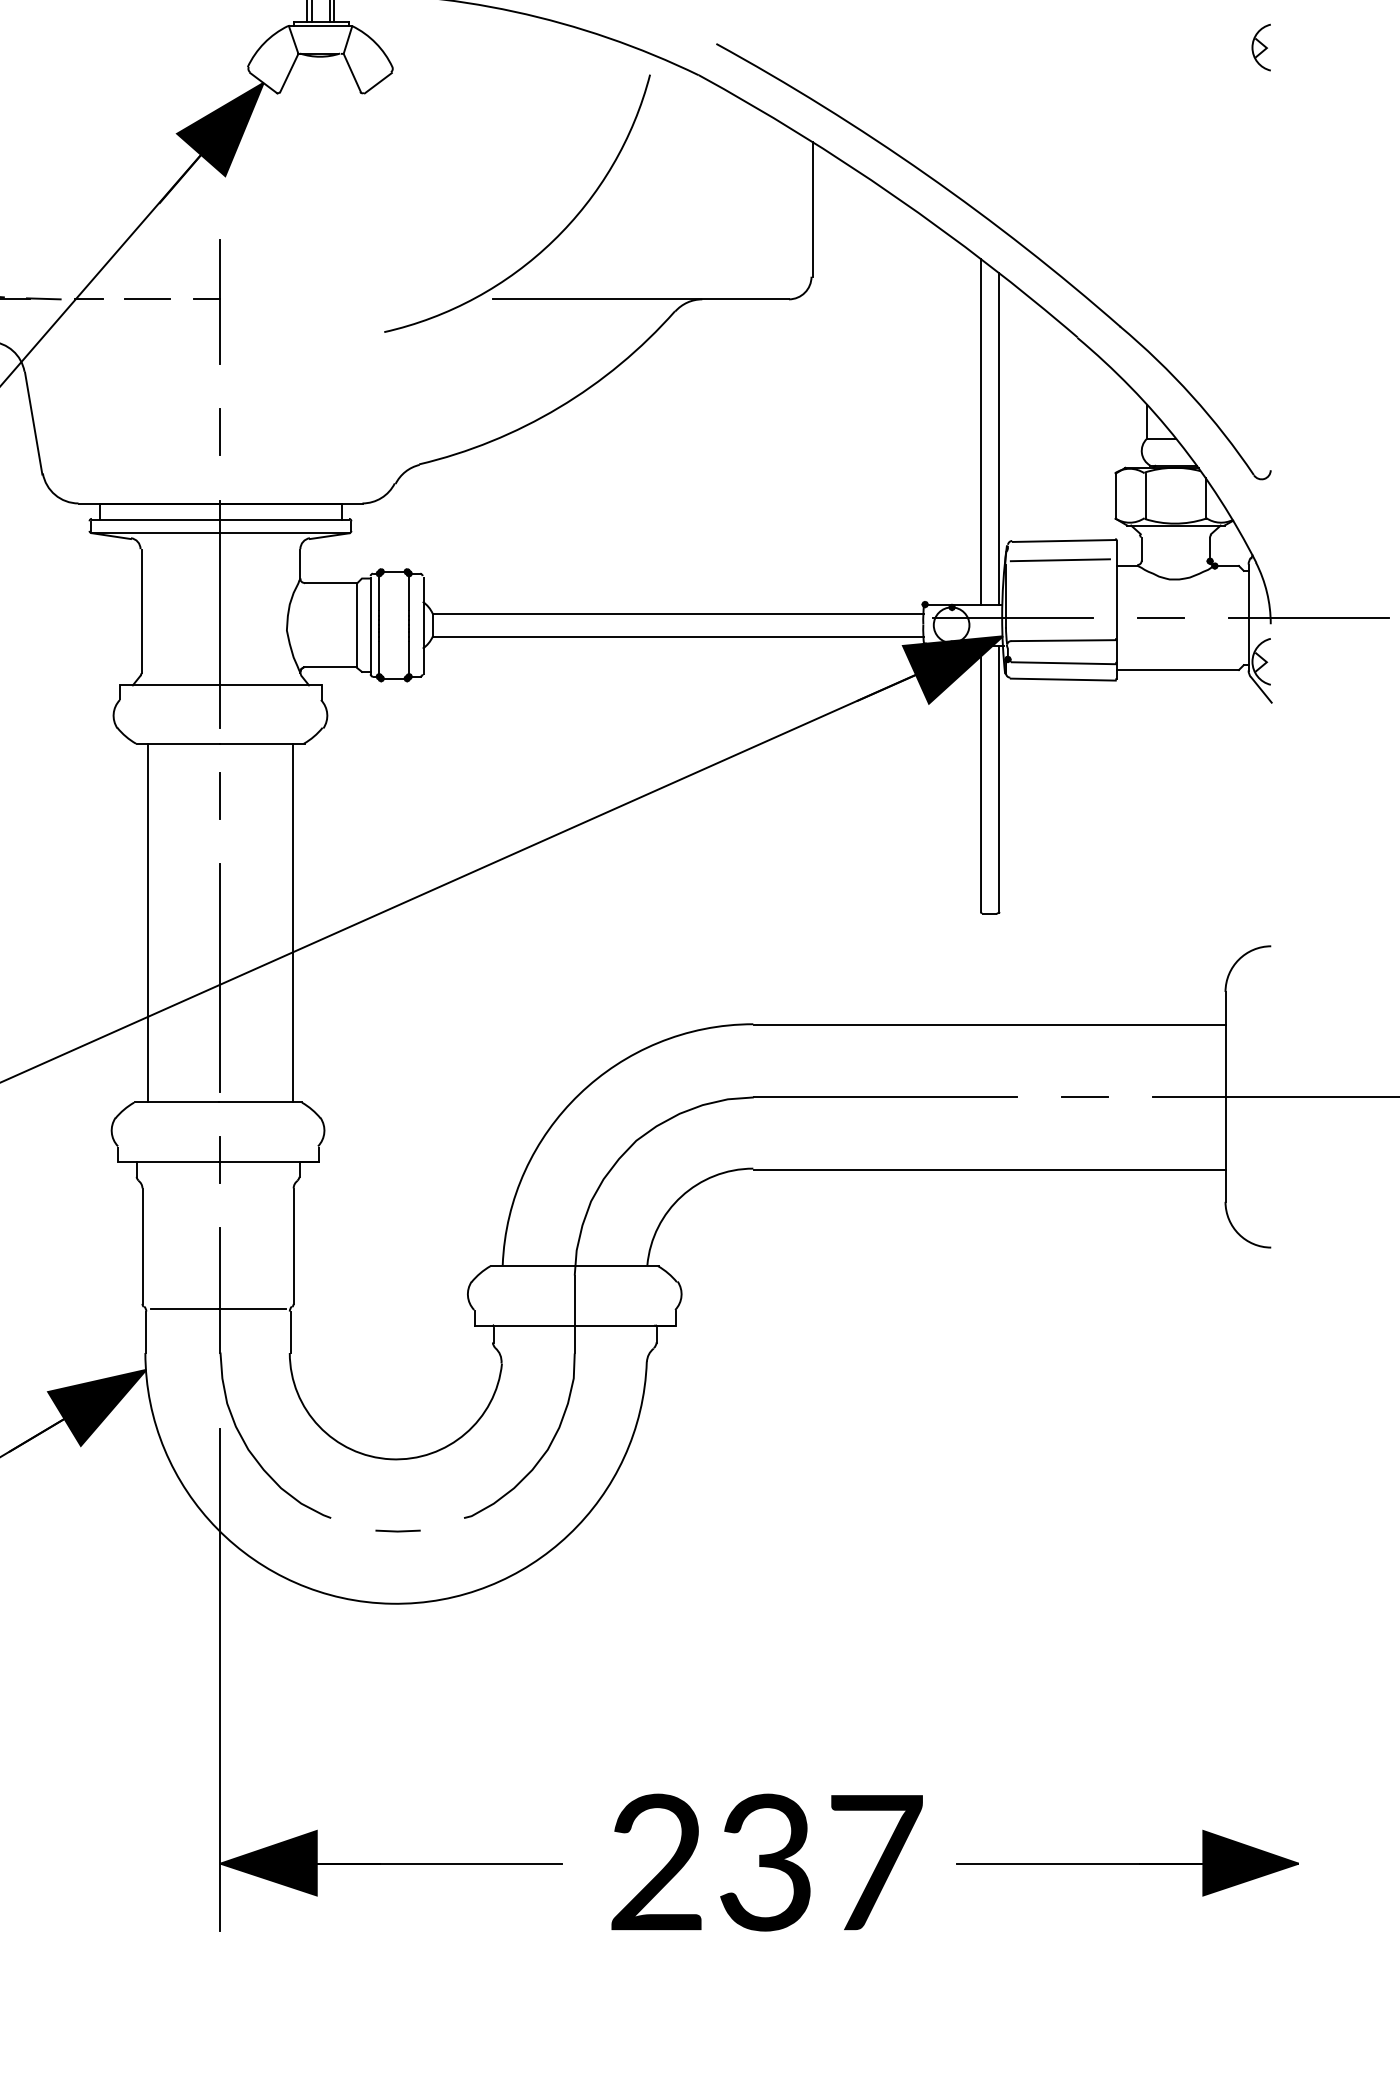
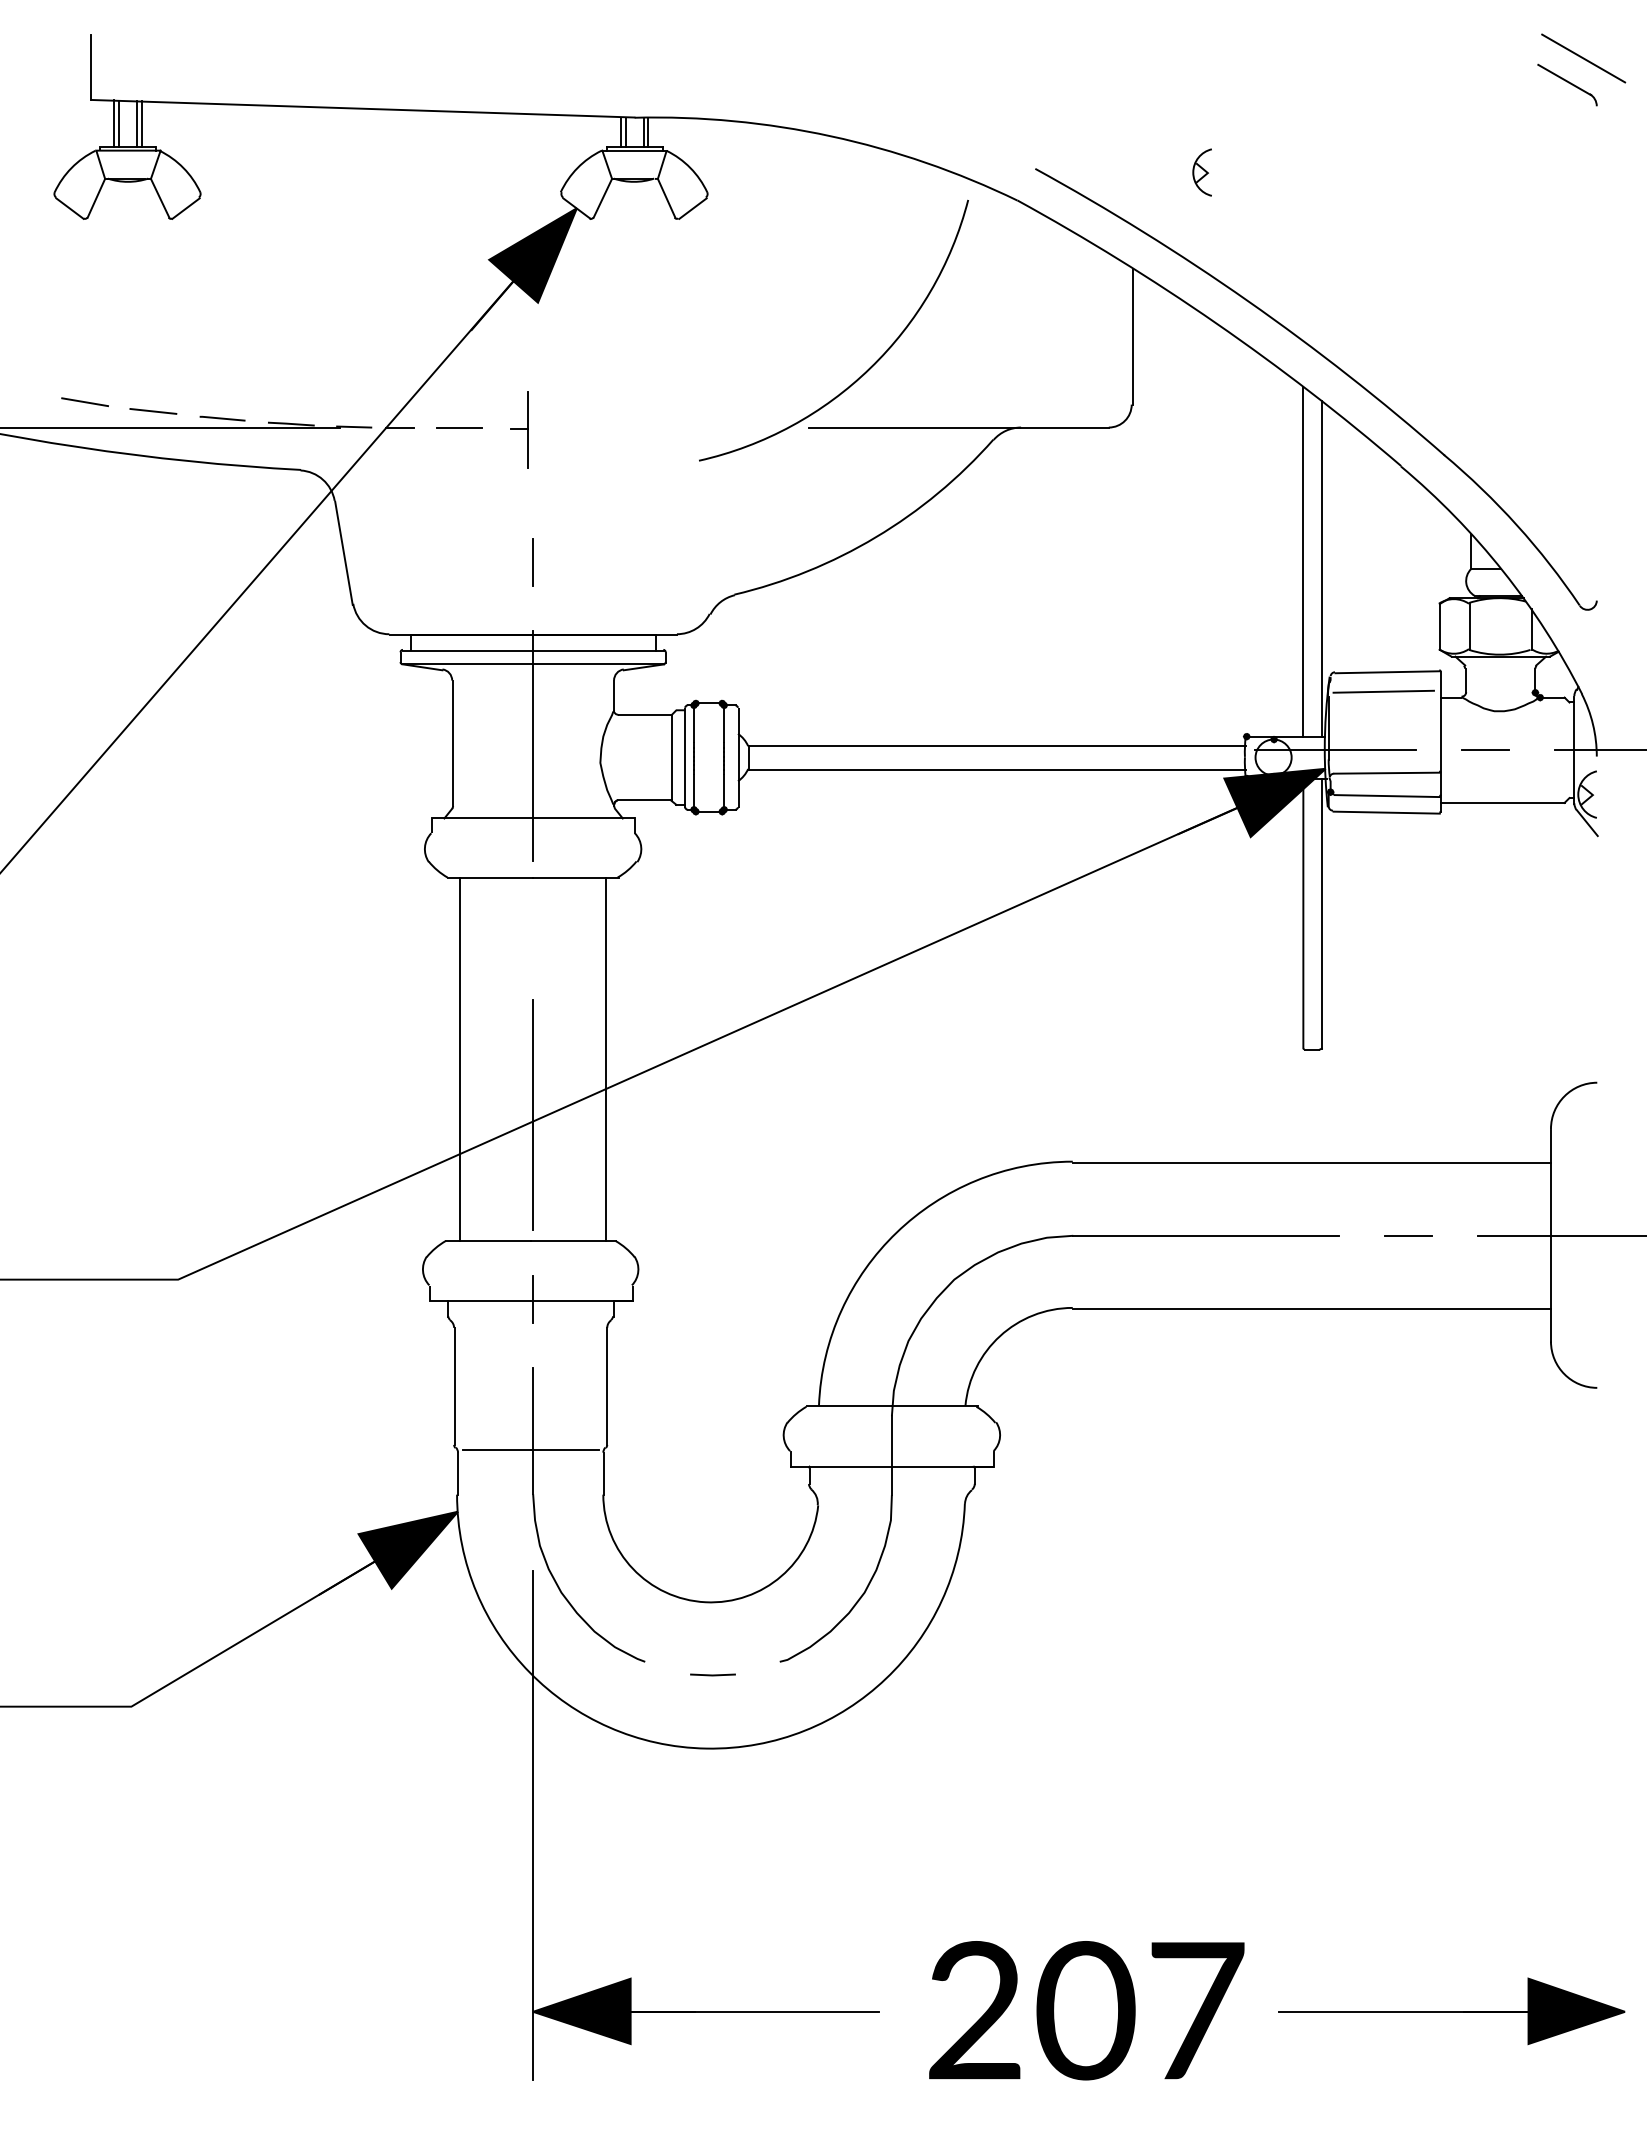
part: (1260, 47) -> (1201, 172), moved
part: (207, 301) -> (519, 429), size x0.6
line: (220, 795) -> (533, 930), removed
text: (765, 1862) -> (1085, 2010), 237 -> 207

